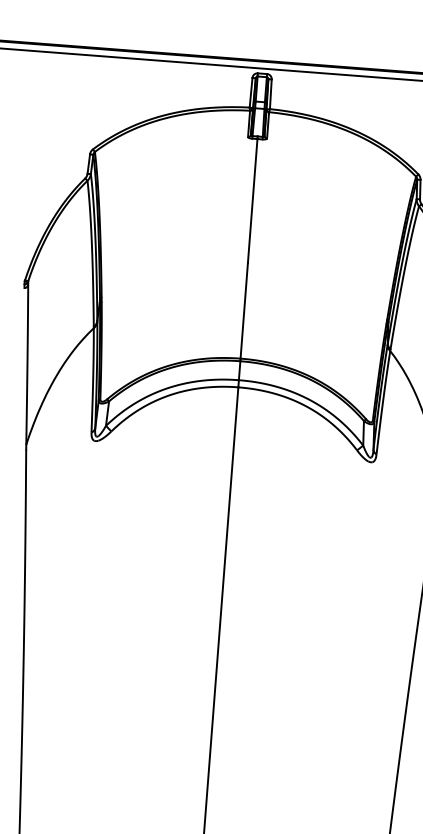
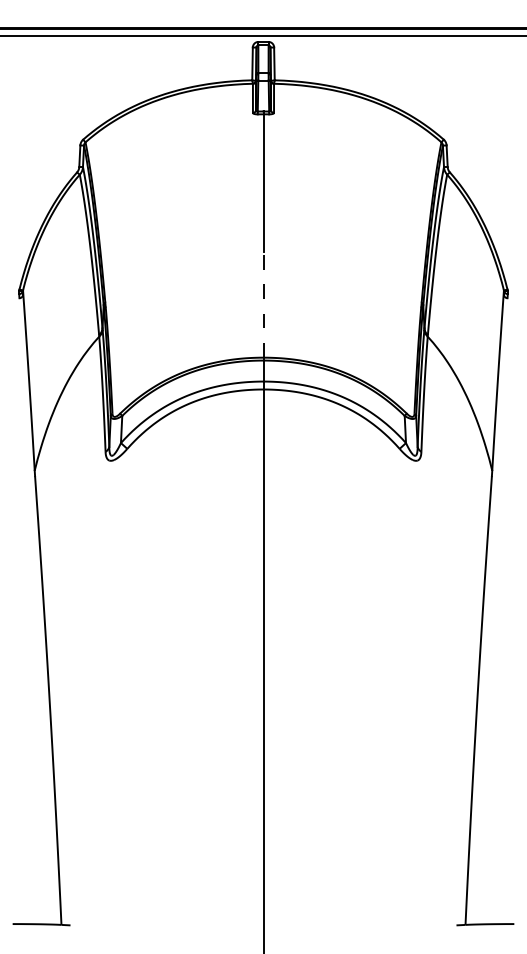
line: (244, 310) -> (263, 304), solid -> dashed

